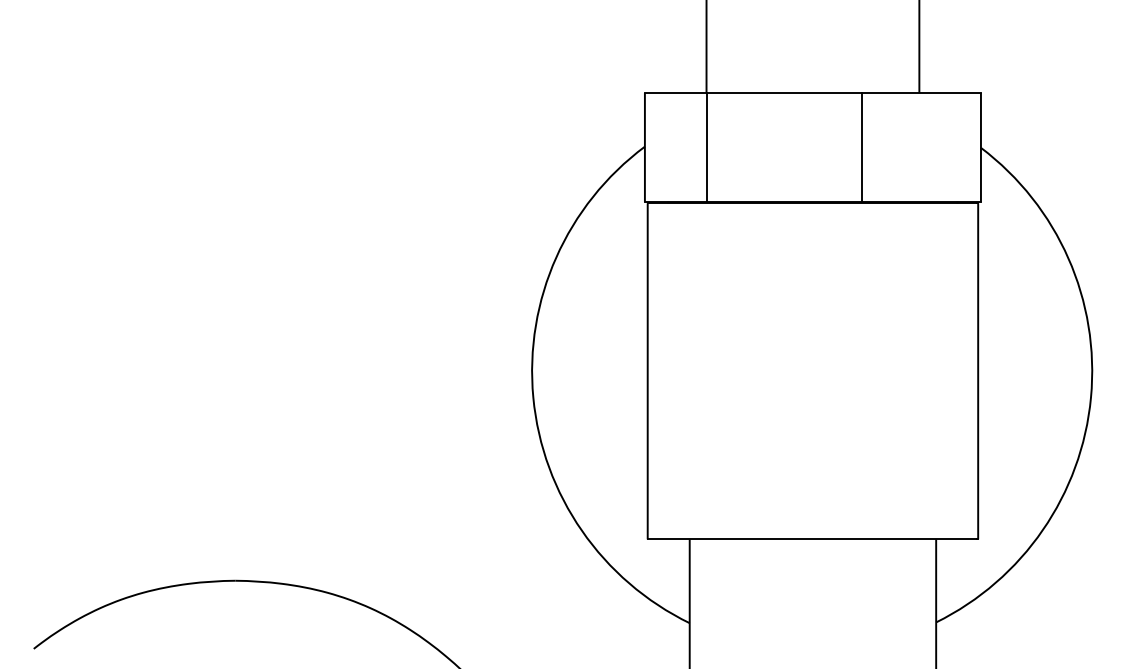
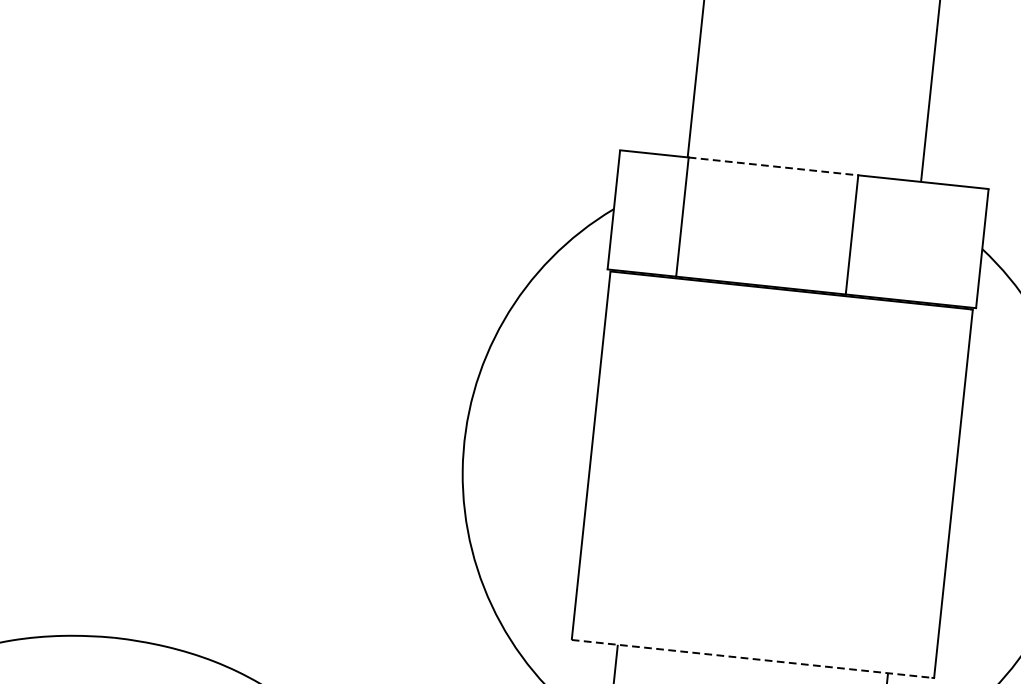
line: (785, 93) -> (774, 166), solid -> dashed
line: (812, 539) -> (752, 659), solid -> dashed

